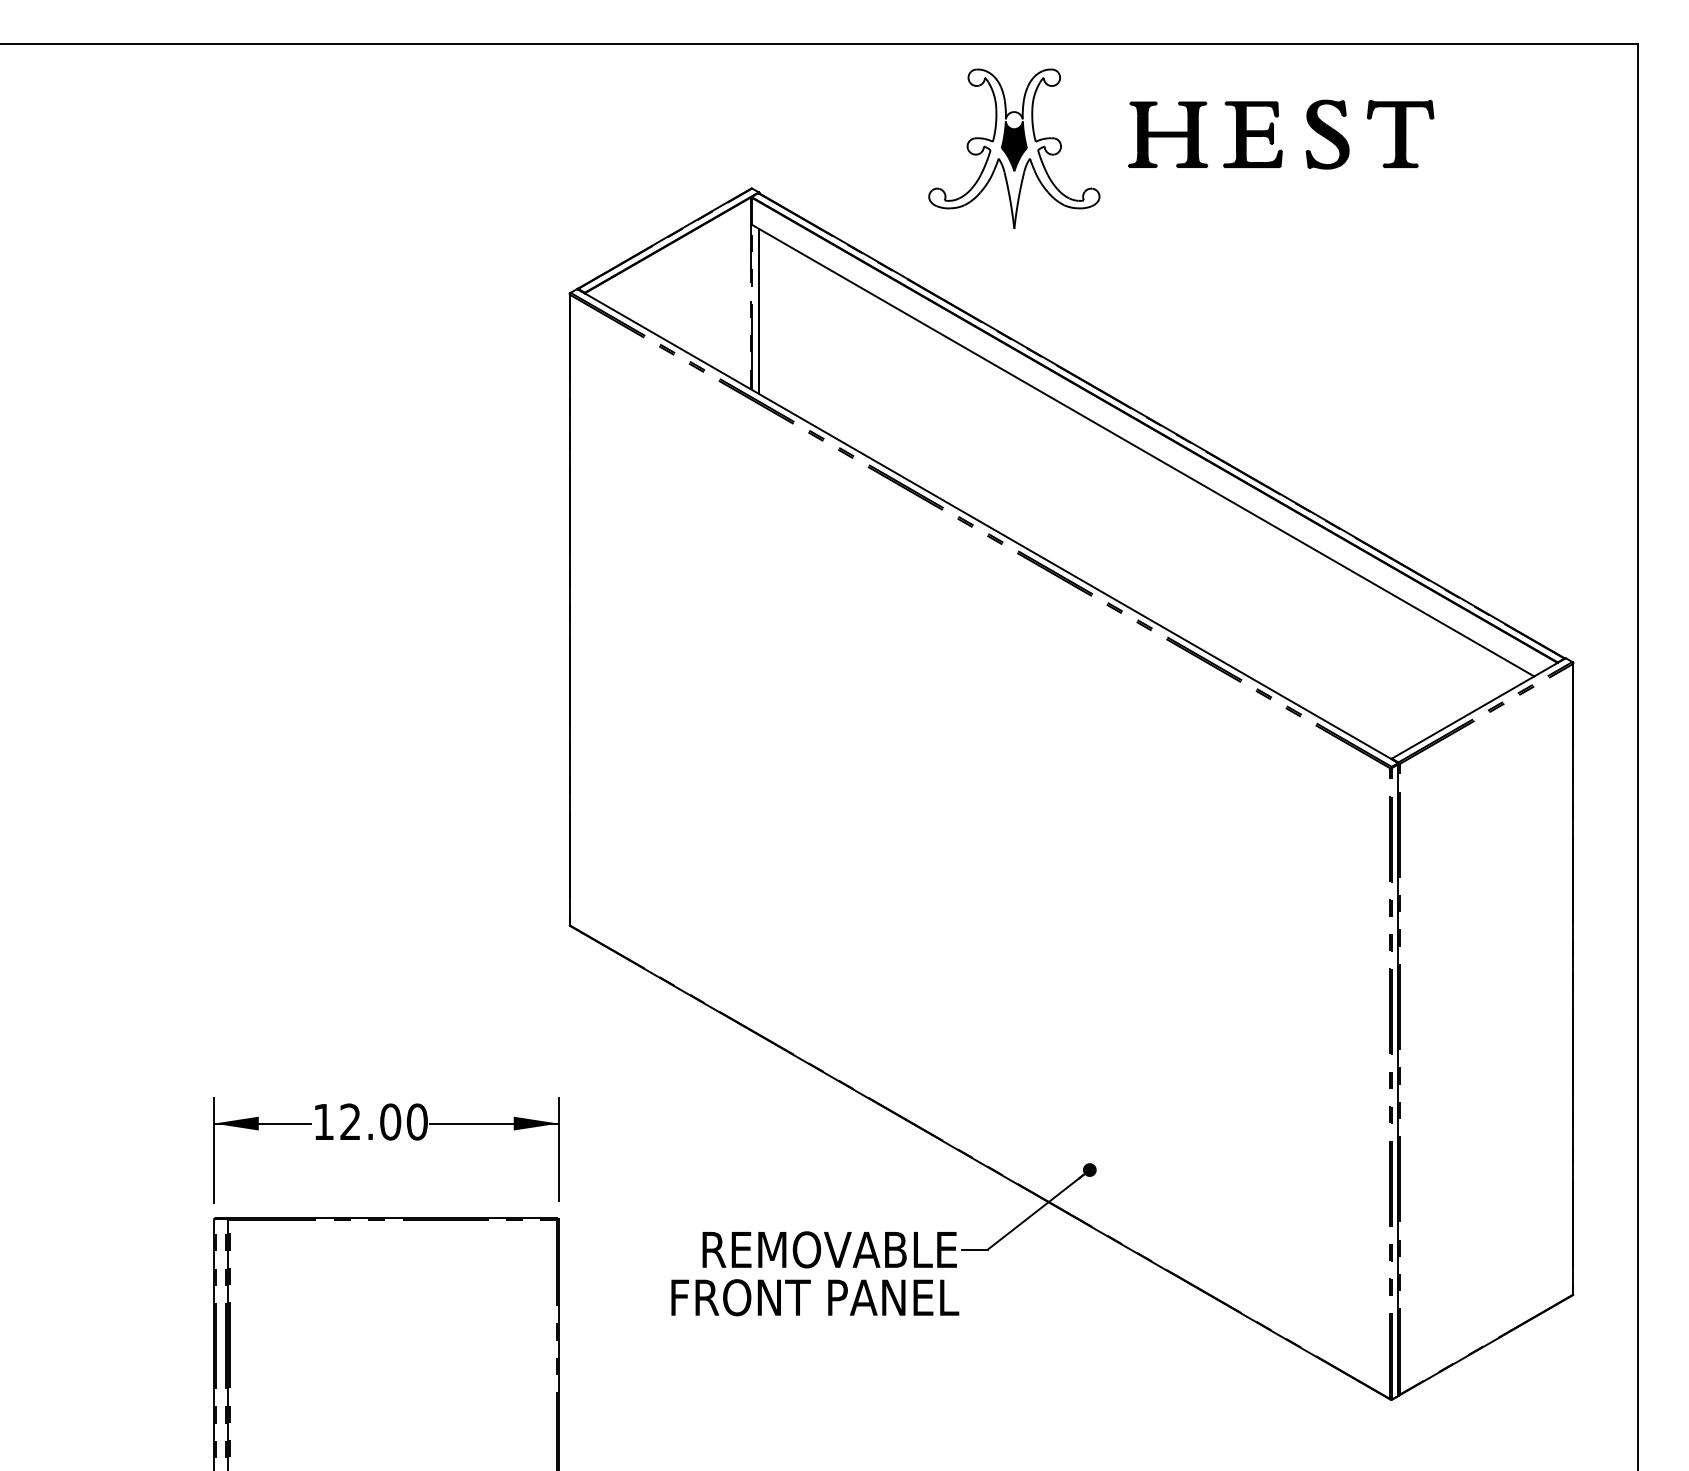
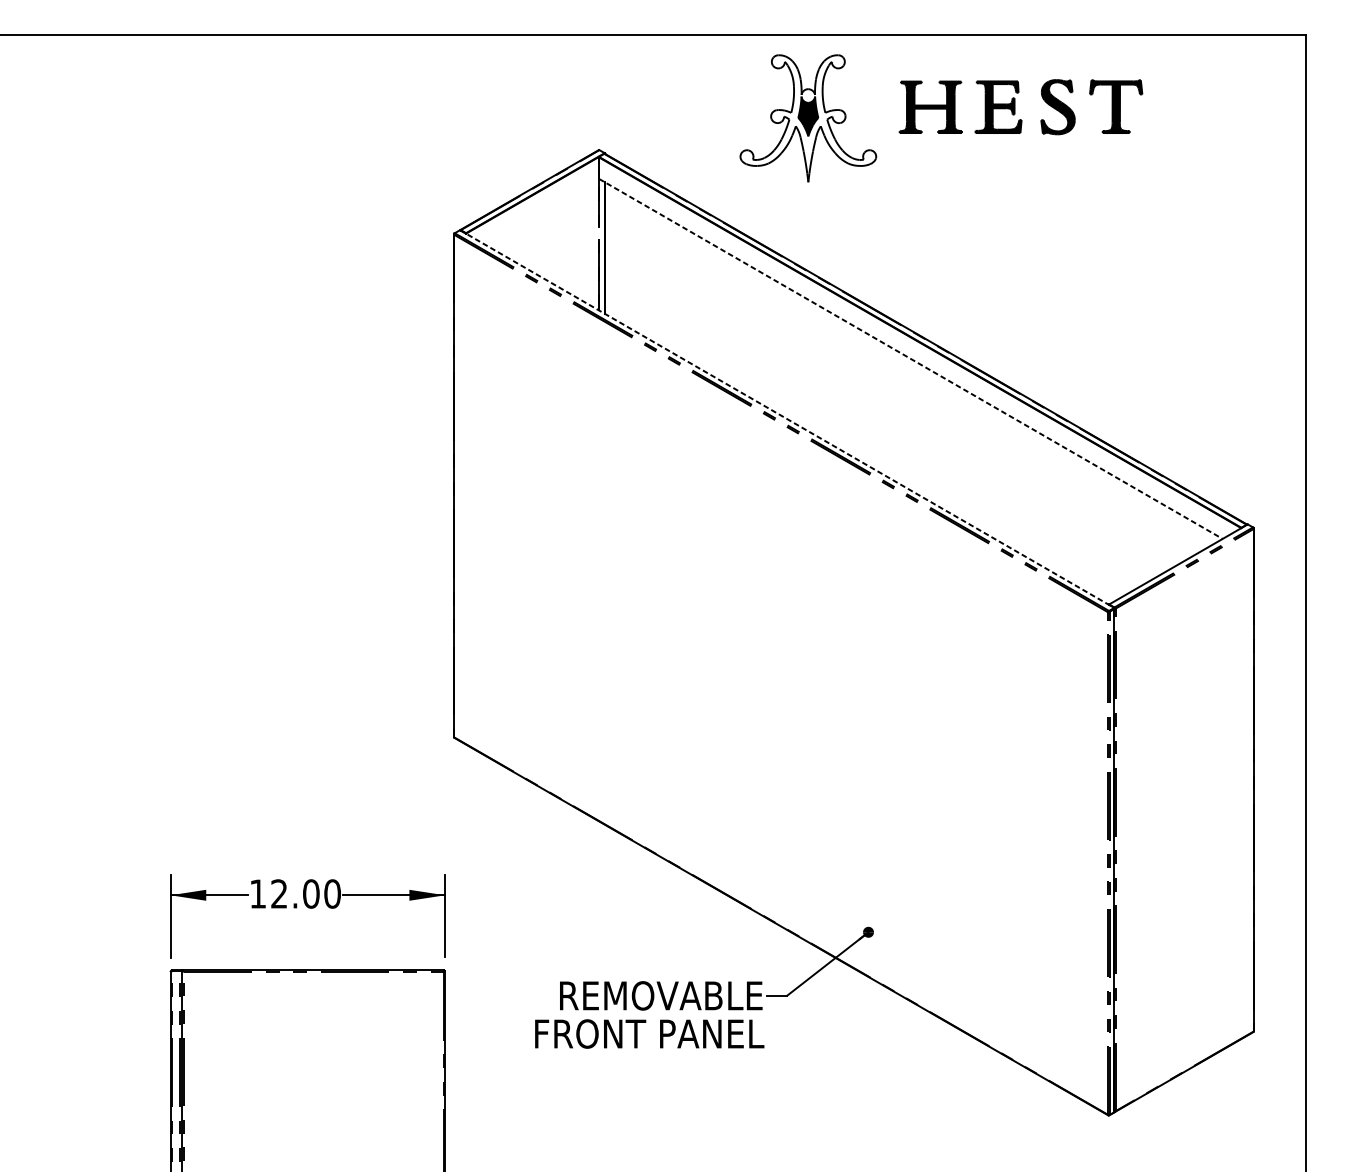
line: (1142, 450) -> (910, 358), solid -> dashed
line: (988, 526) -> (787, 419), solid -> dashed

